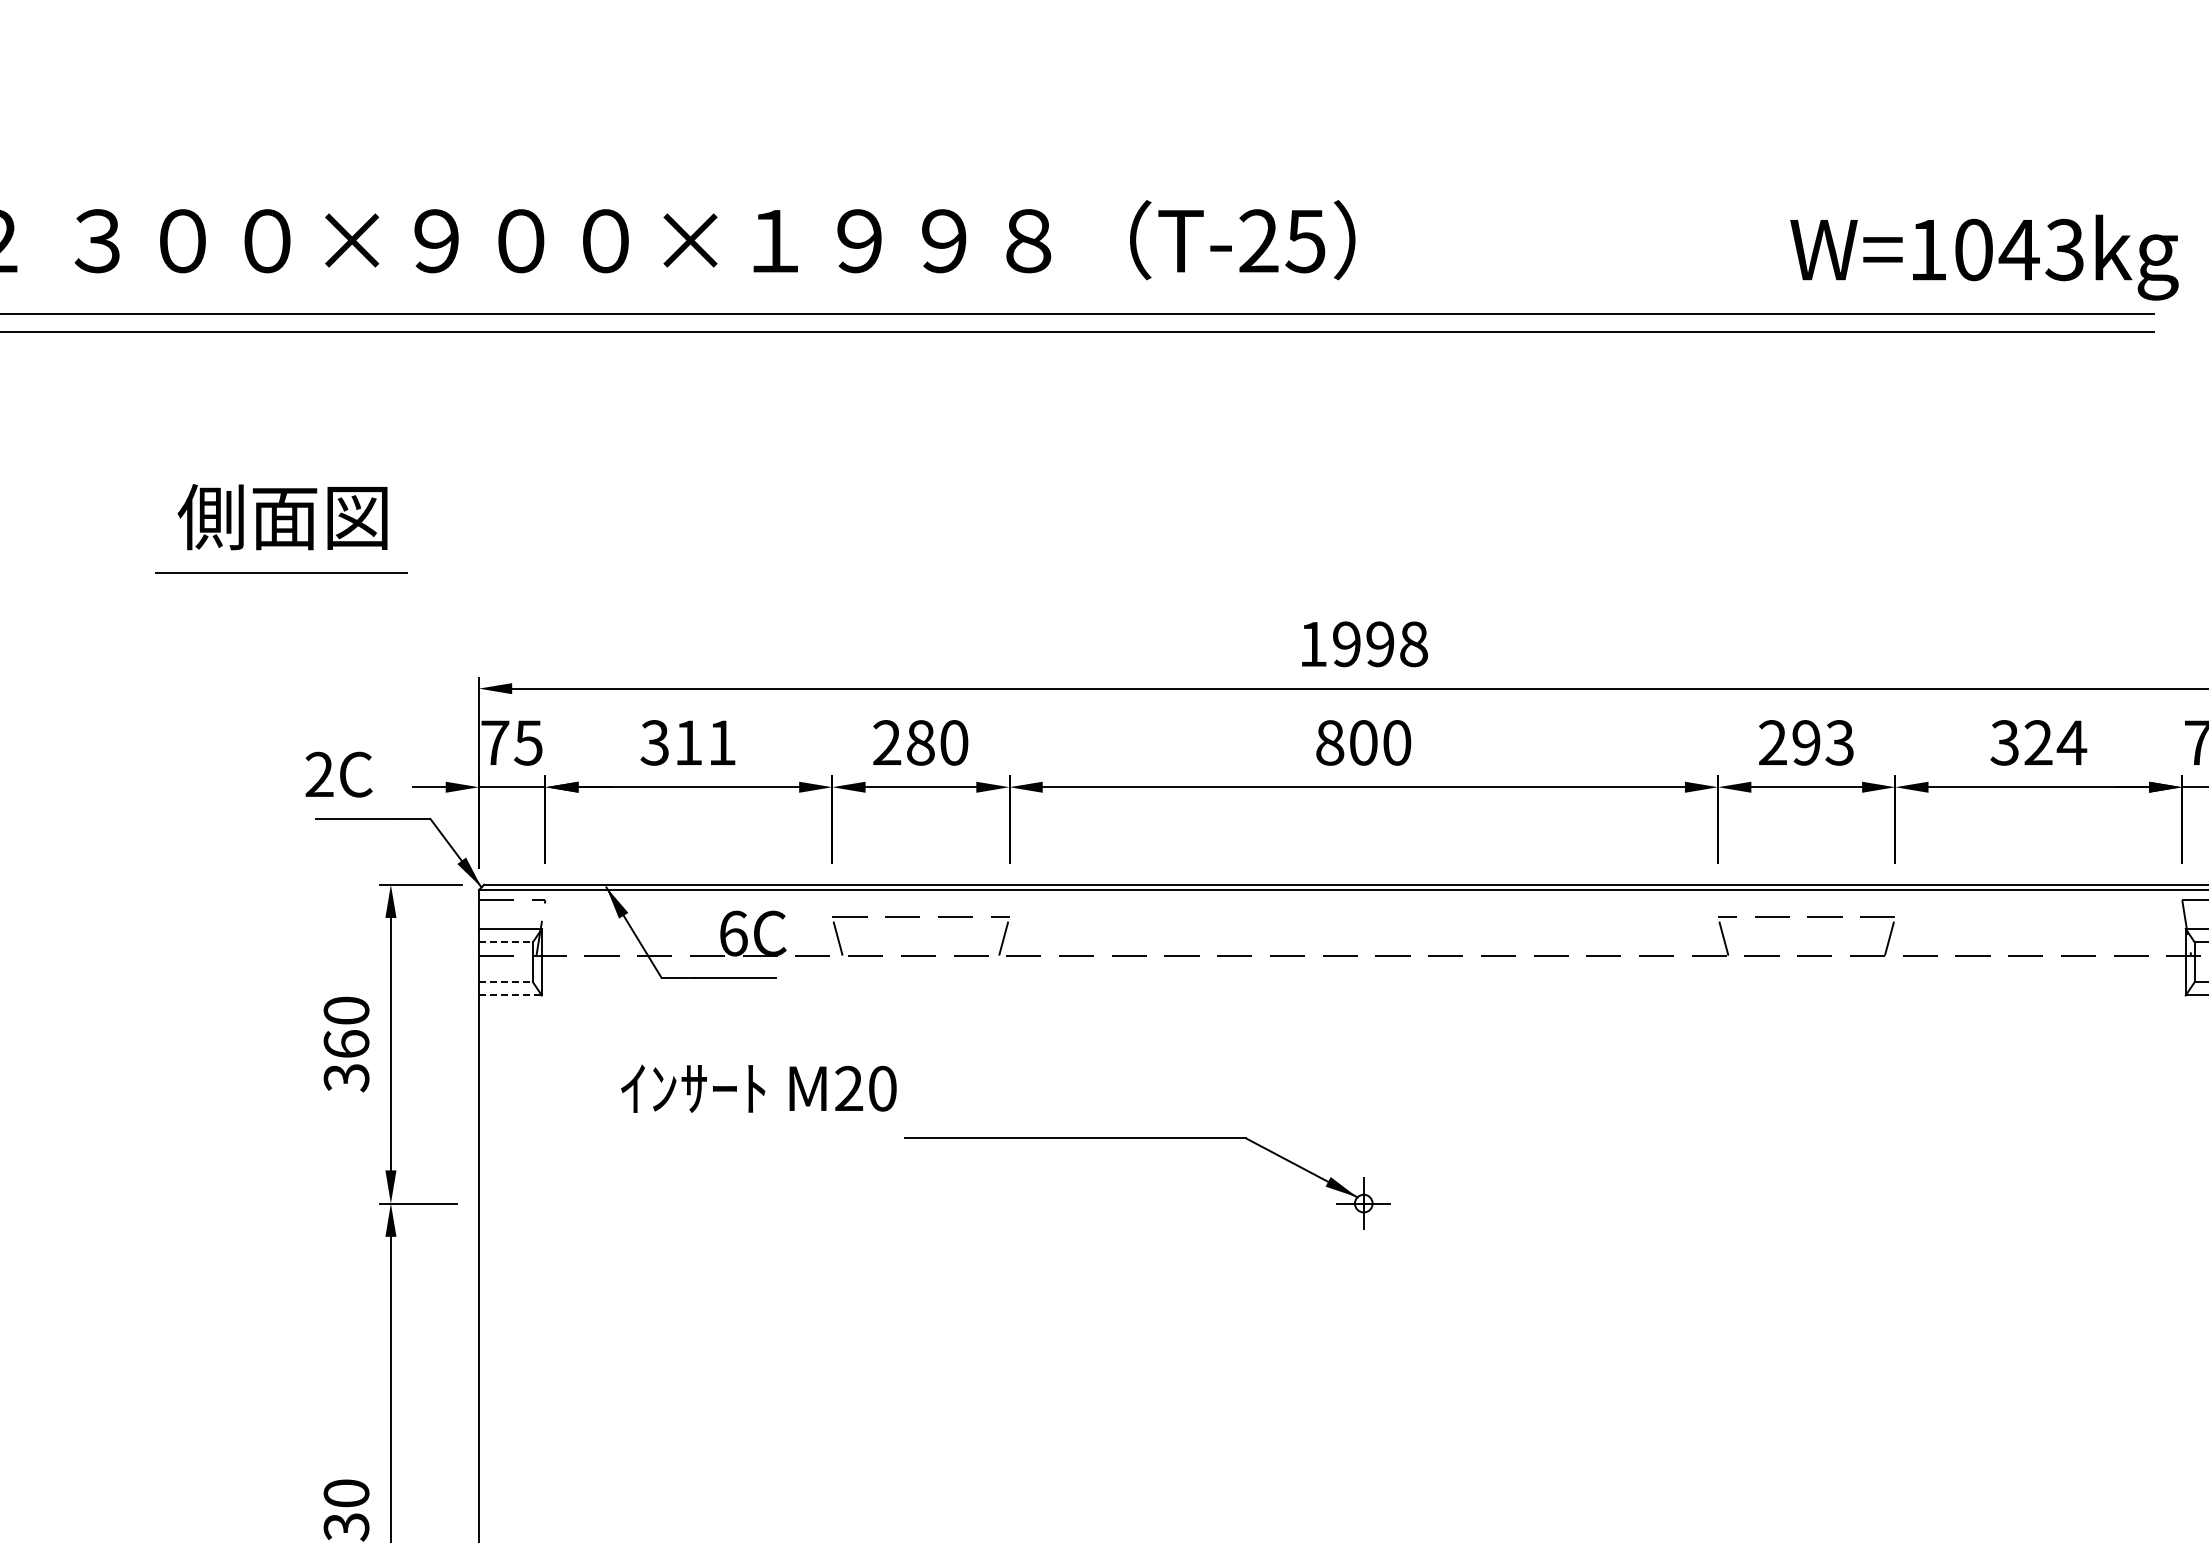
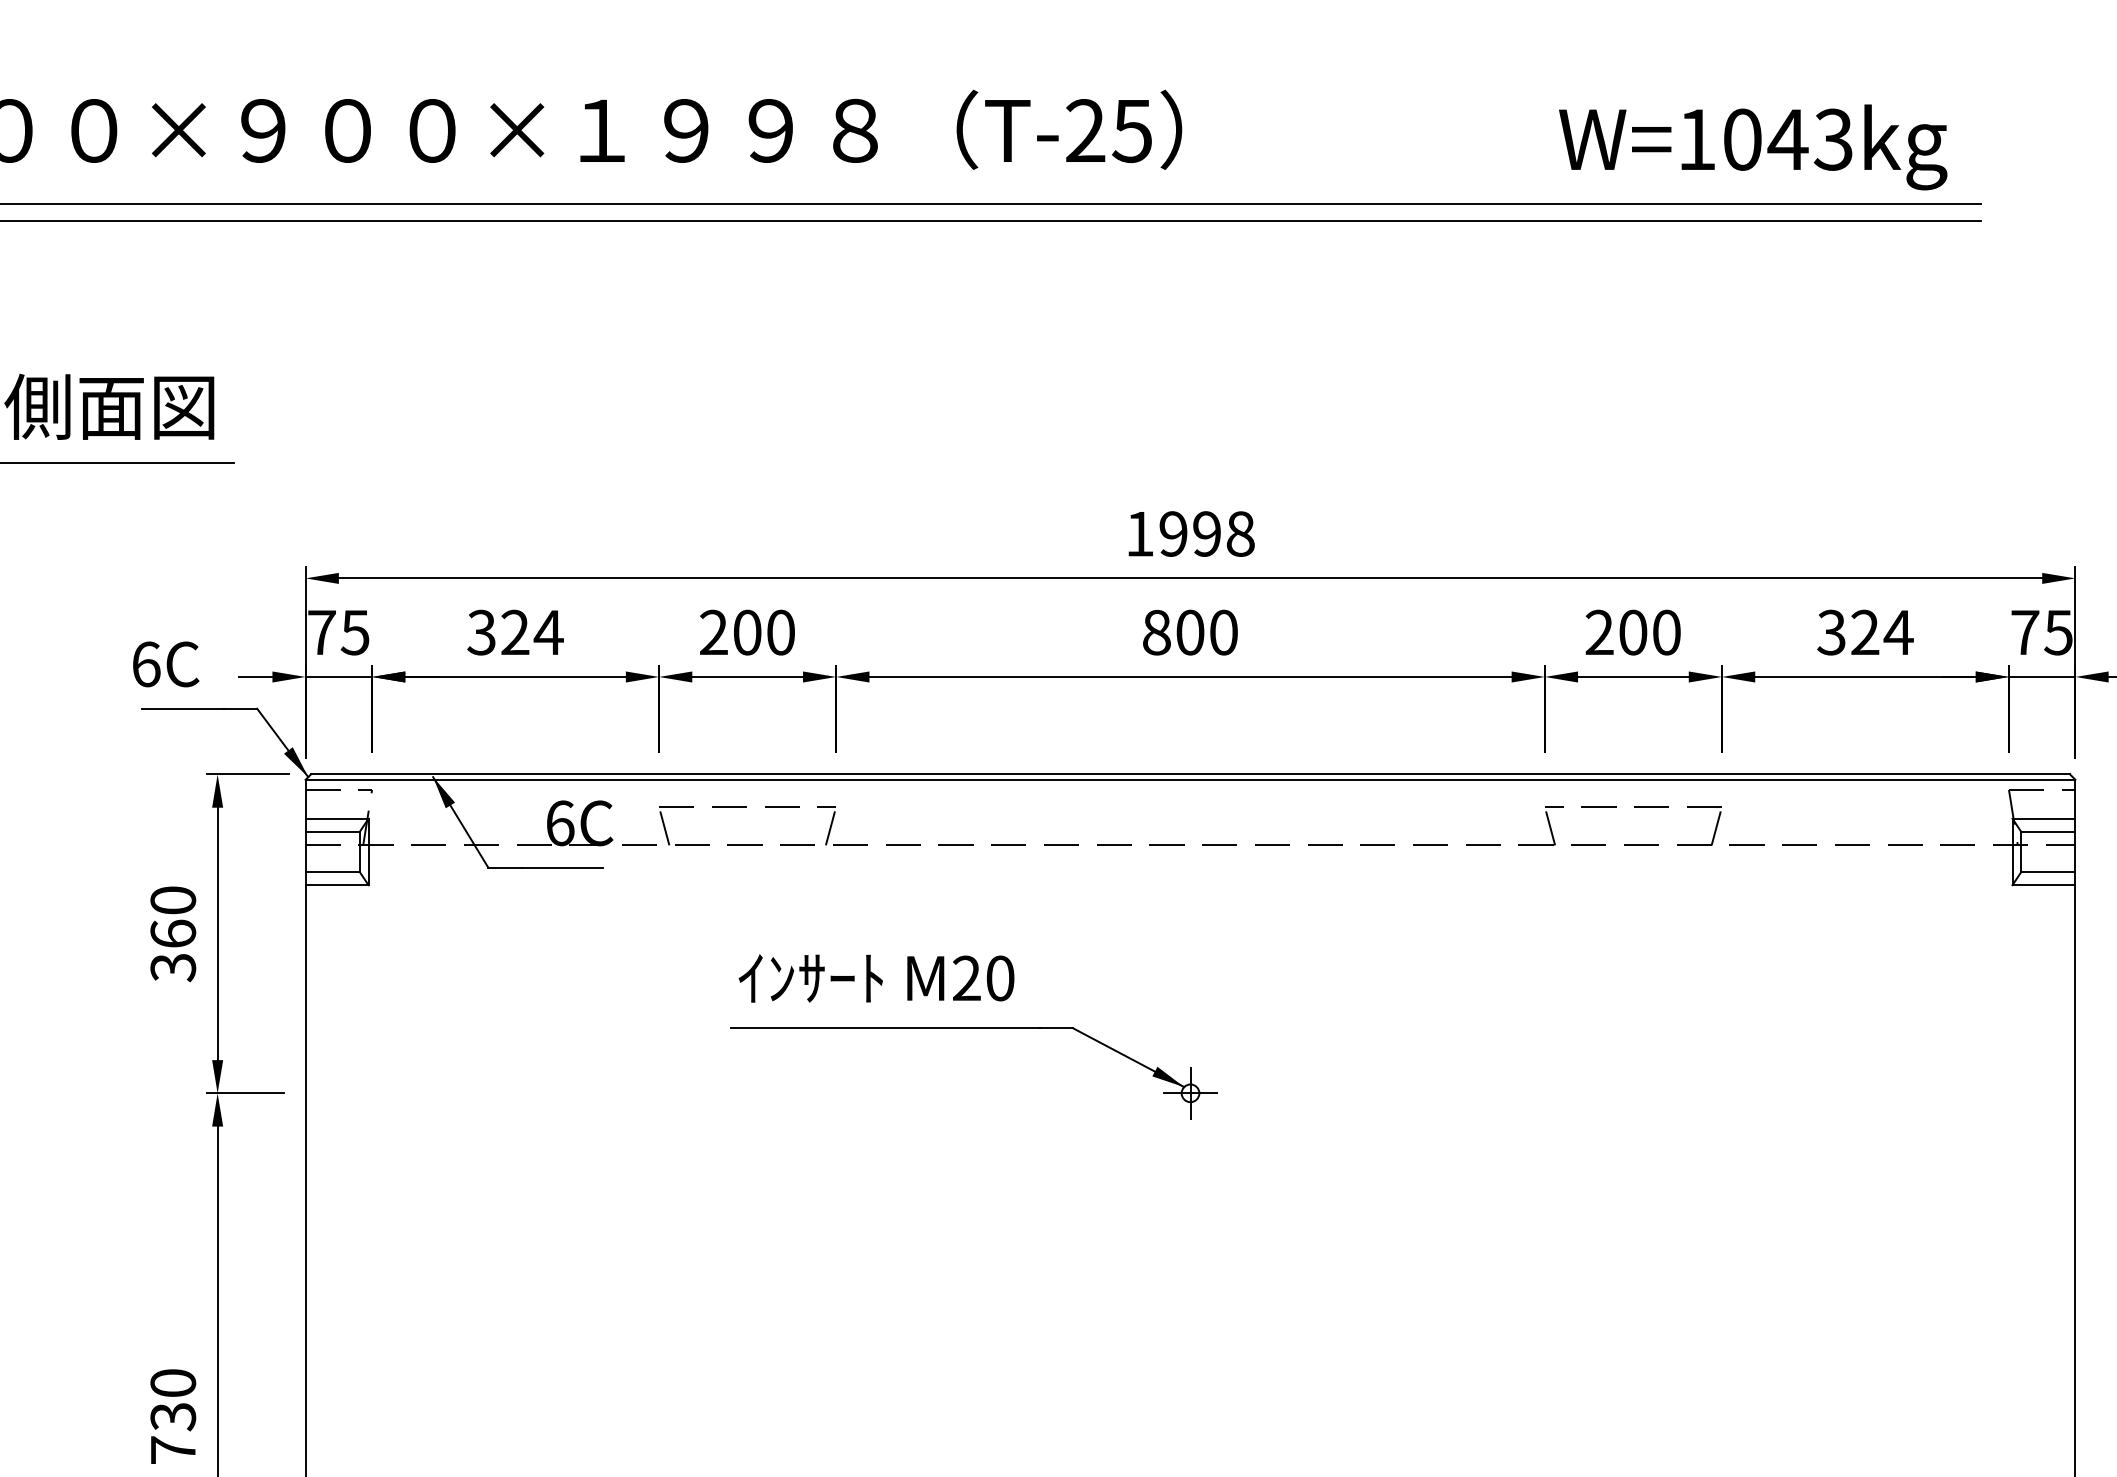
text: (1984, 257) -> (1753, 147), moved
text: (705, 742) -> (532, 632), 311 -> 324
text: (920, 742) -> (747, 632), 280 -> 200
text: (1822, 742) -> (1649, 632), 293 -> 200
text: (319, 774) -> (146, 664), 2C -> 6C
line: (506, 942) -> (333, 832), dashed -> solid
line: (506, 982) -> (333, 872), dashed -> solid
line: (510, 995) -> (337, 885), dashed -> solid
text: (758, 1088) -> (876, 978), moved

